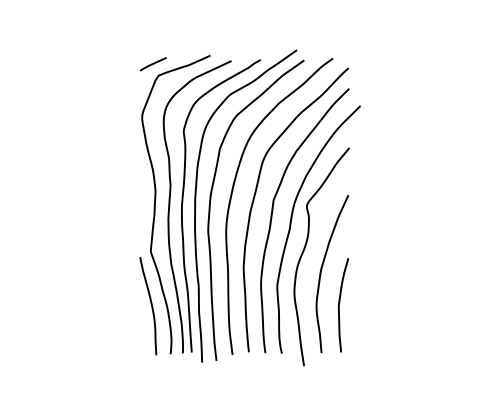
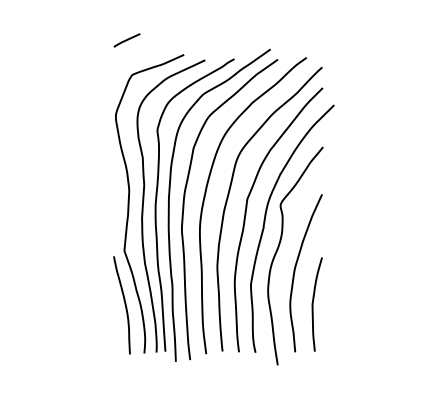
line: (152, 64) -> (126, 40), moved

